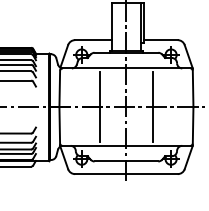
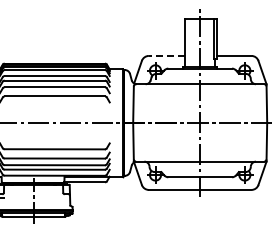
line: (92, 39) -> (166, 55), solid -> dashed
line: (100, 106) -> (174, 122), removed
line: (152, 106) -> (226, 122), removed

